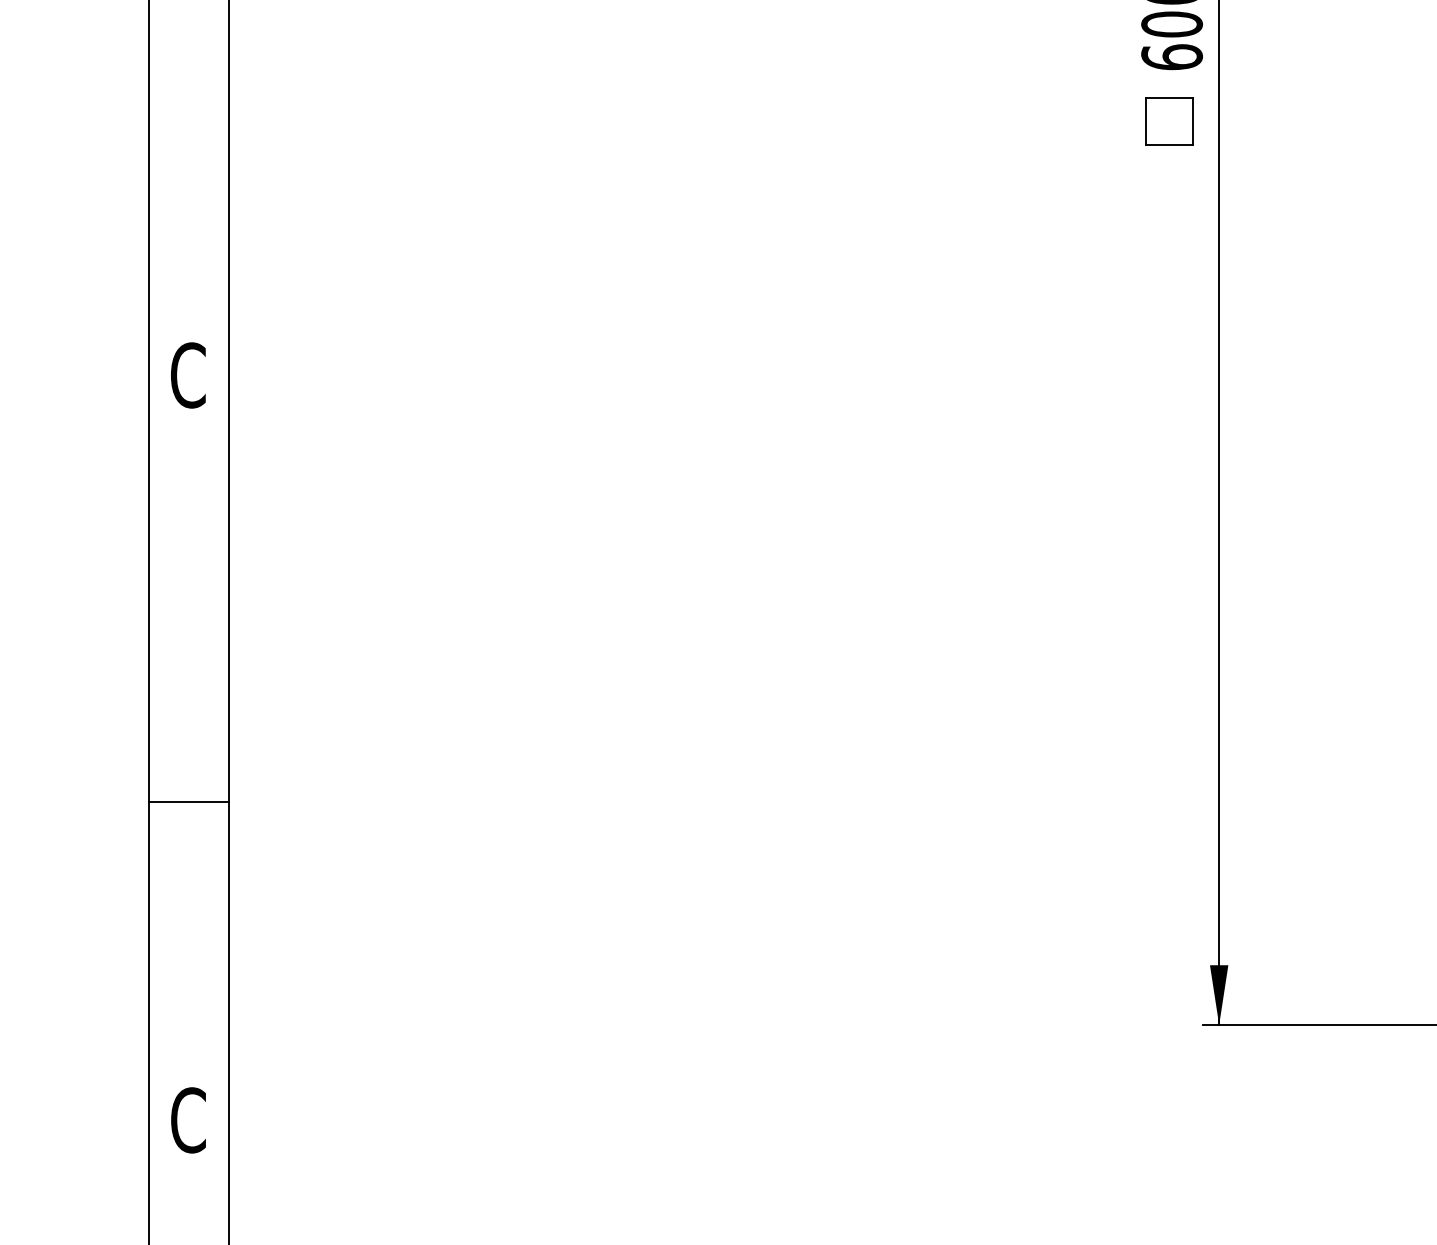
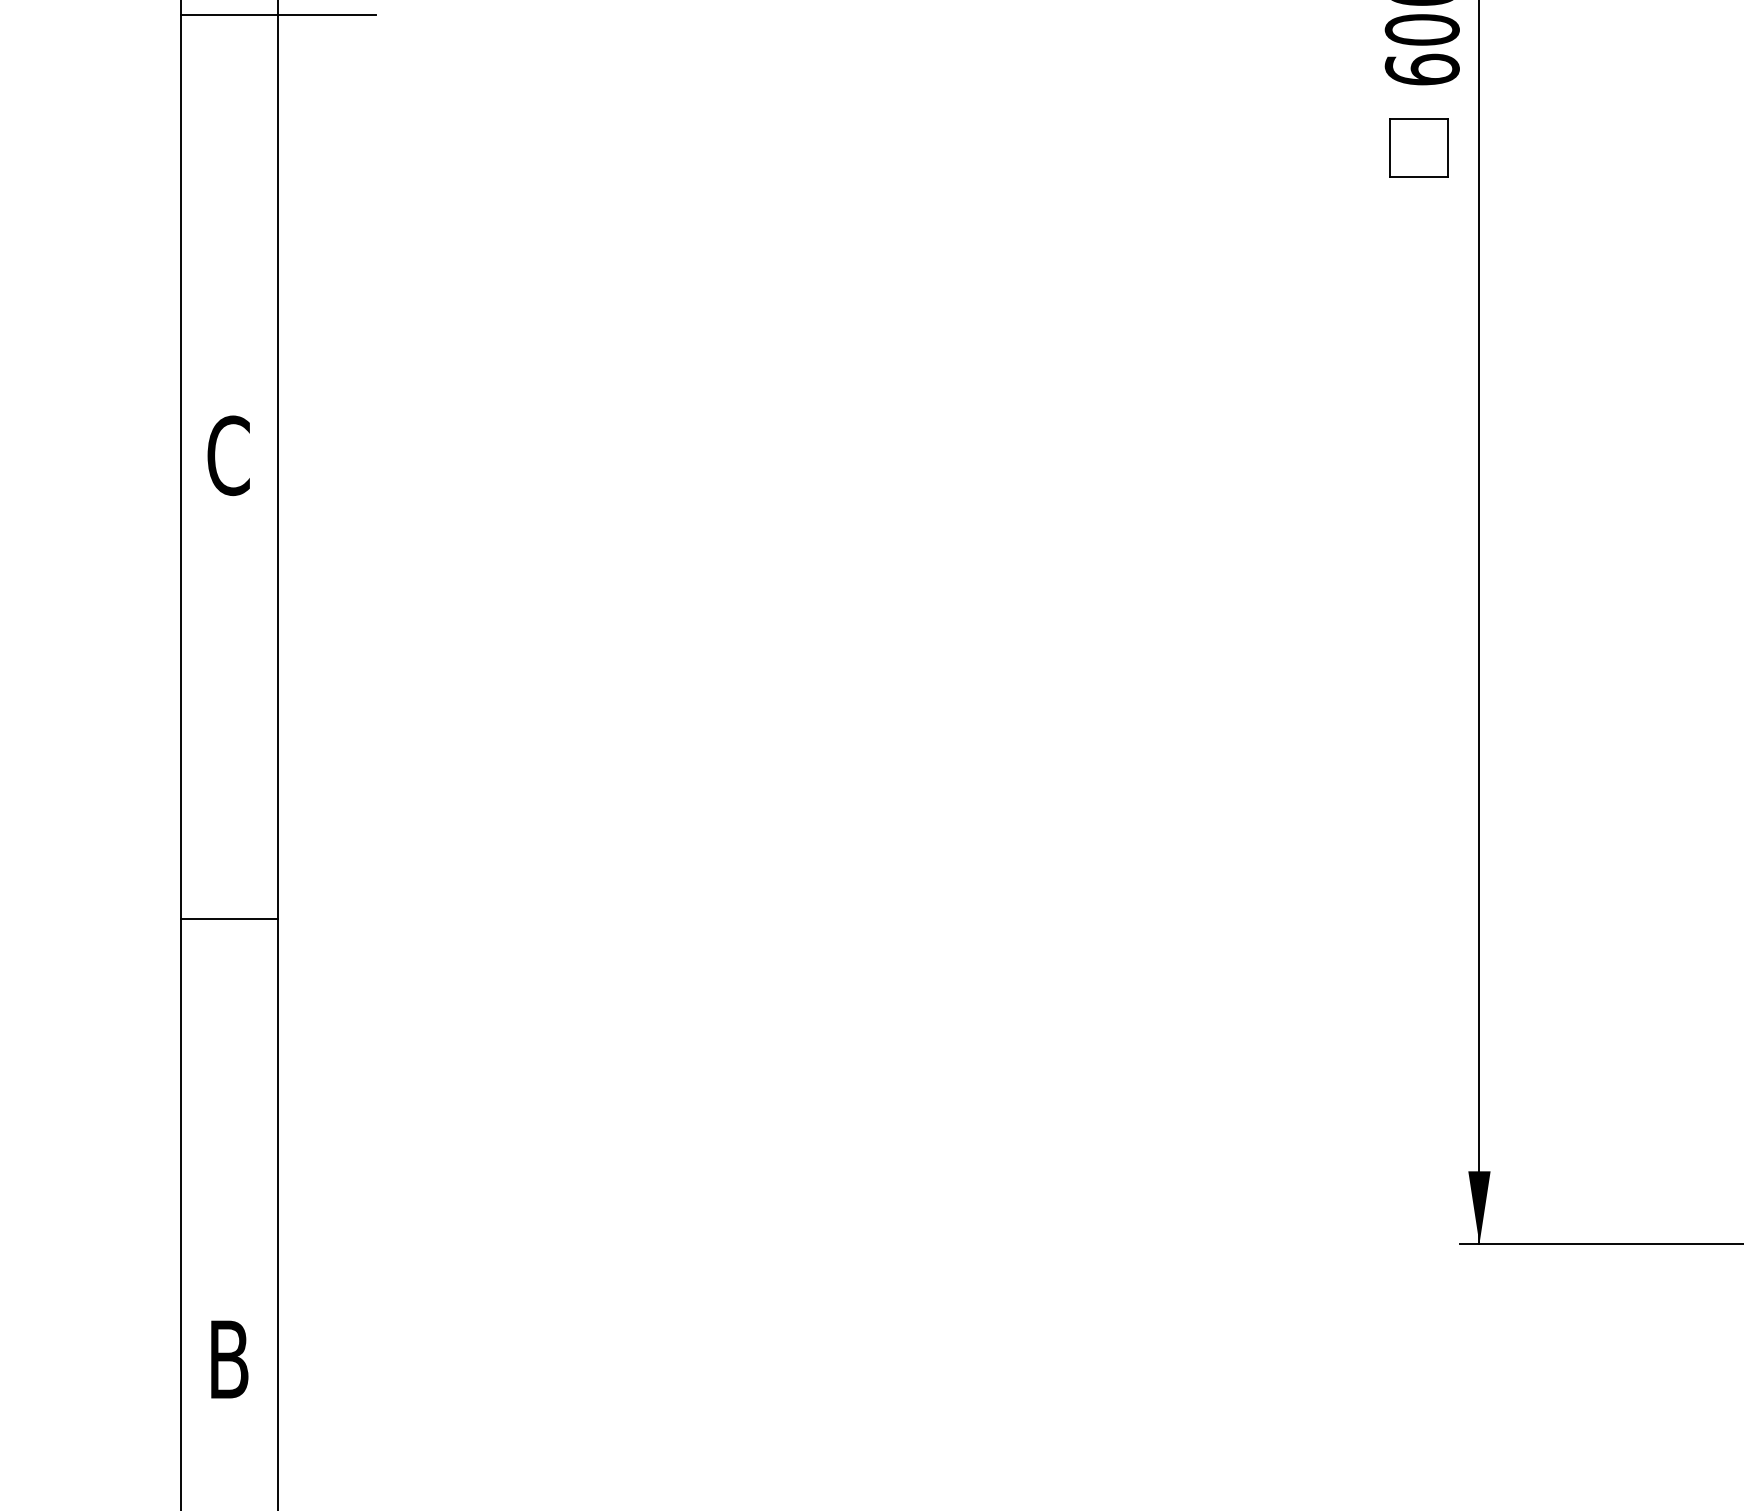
line: (229, 12) -> (278, 15), added
line: (188, 801) -> (229, 918), moved
text: (188, 1120) -> (228, 1359), C -> B

